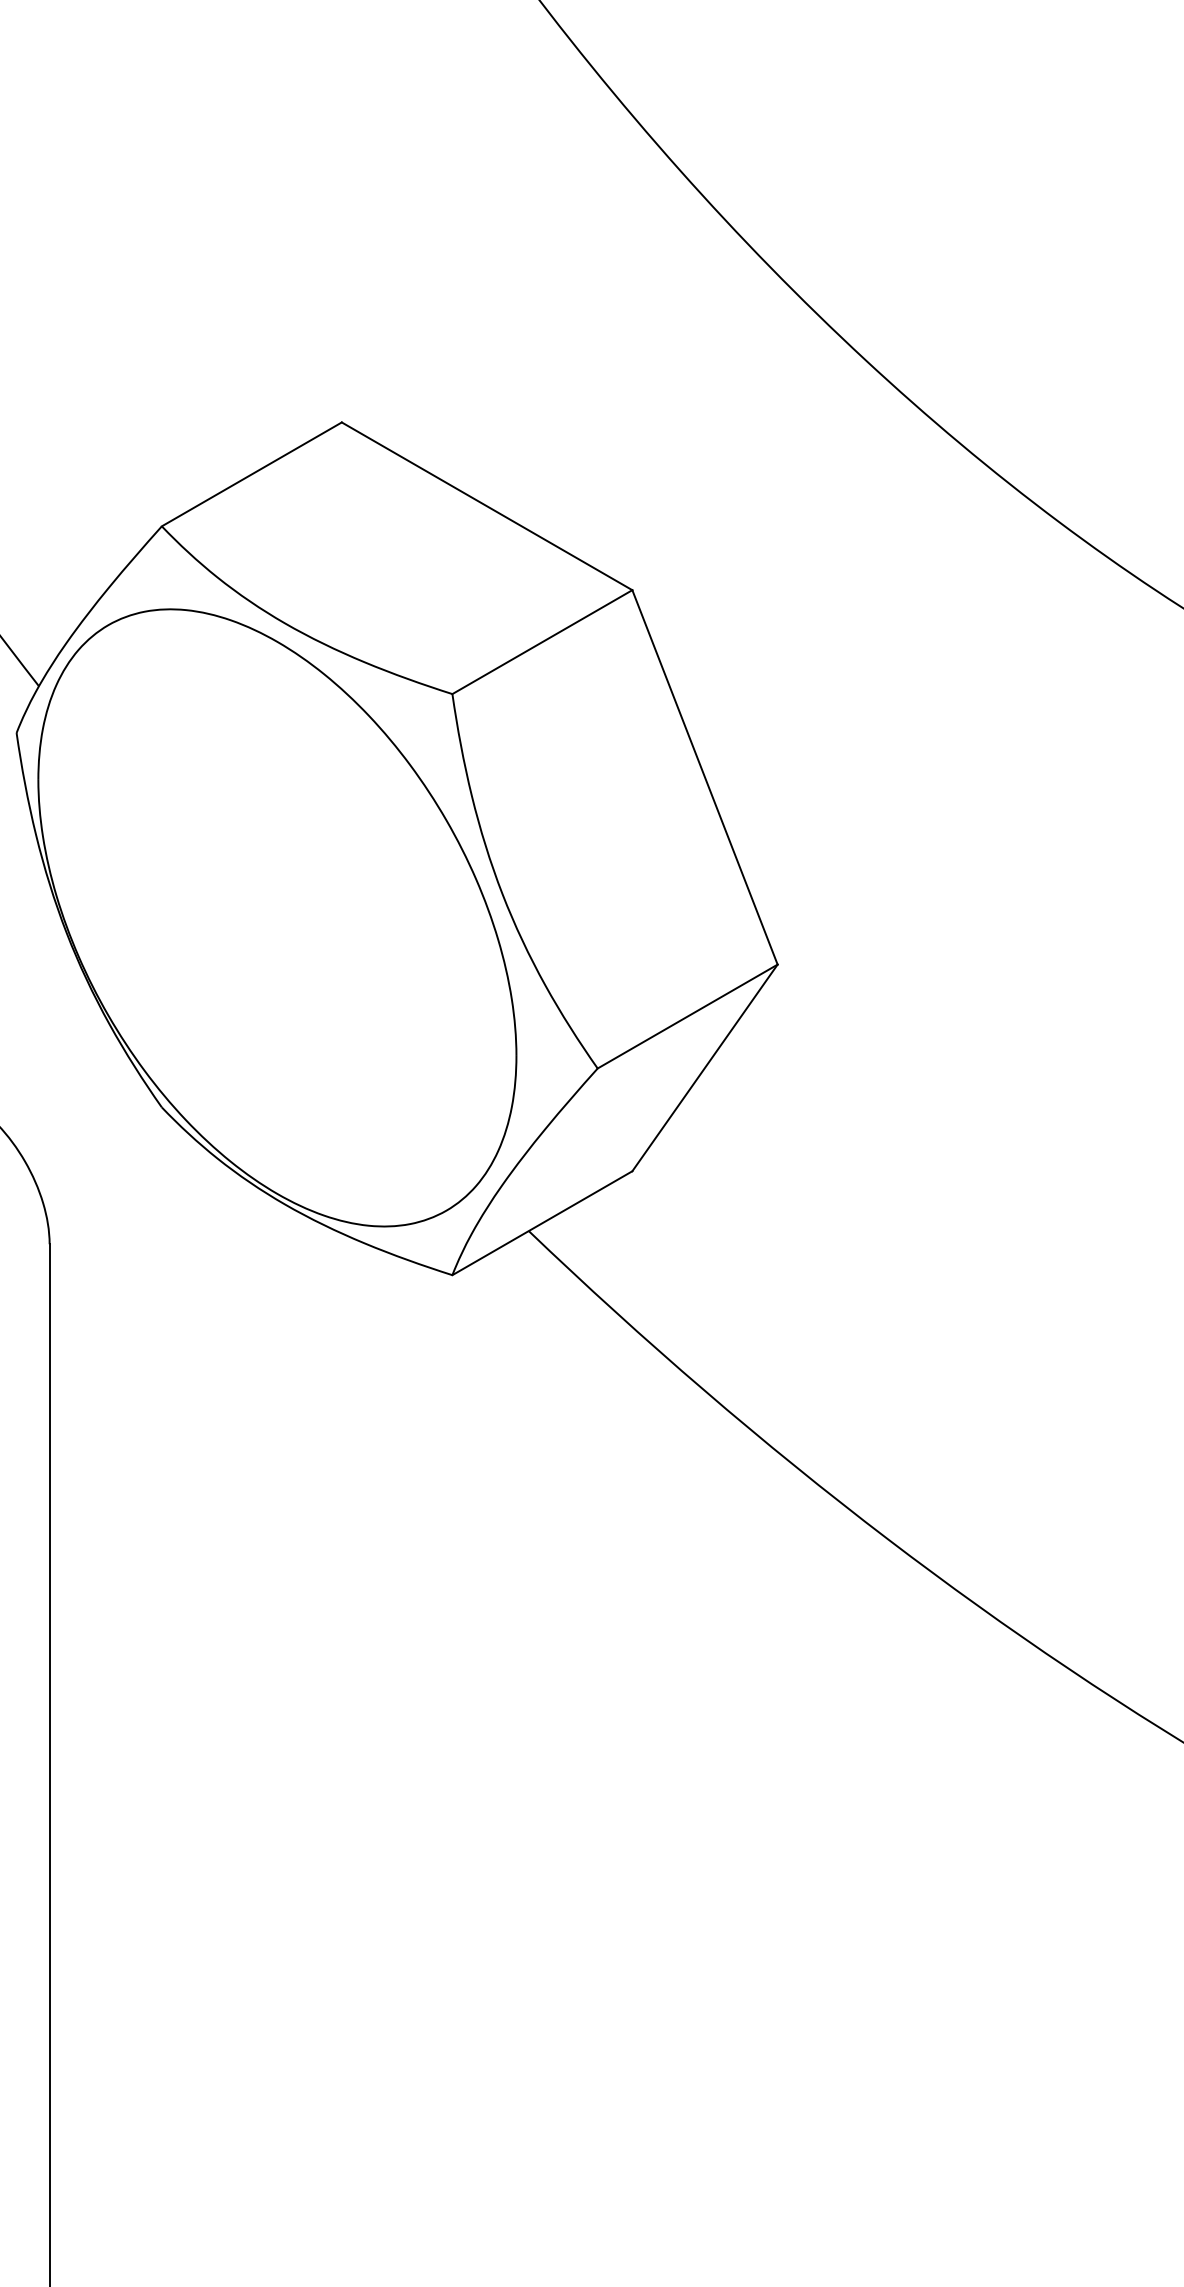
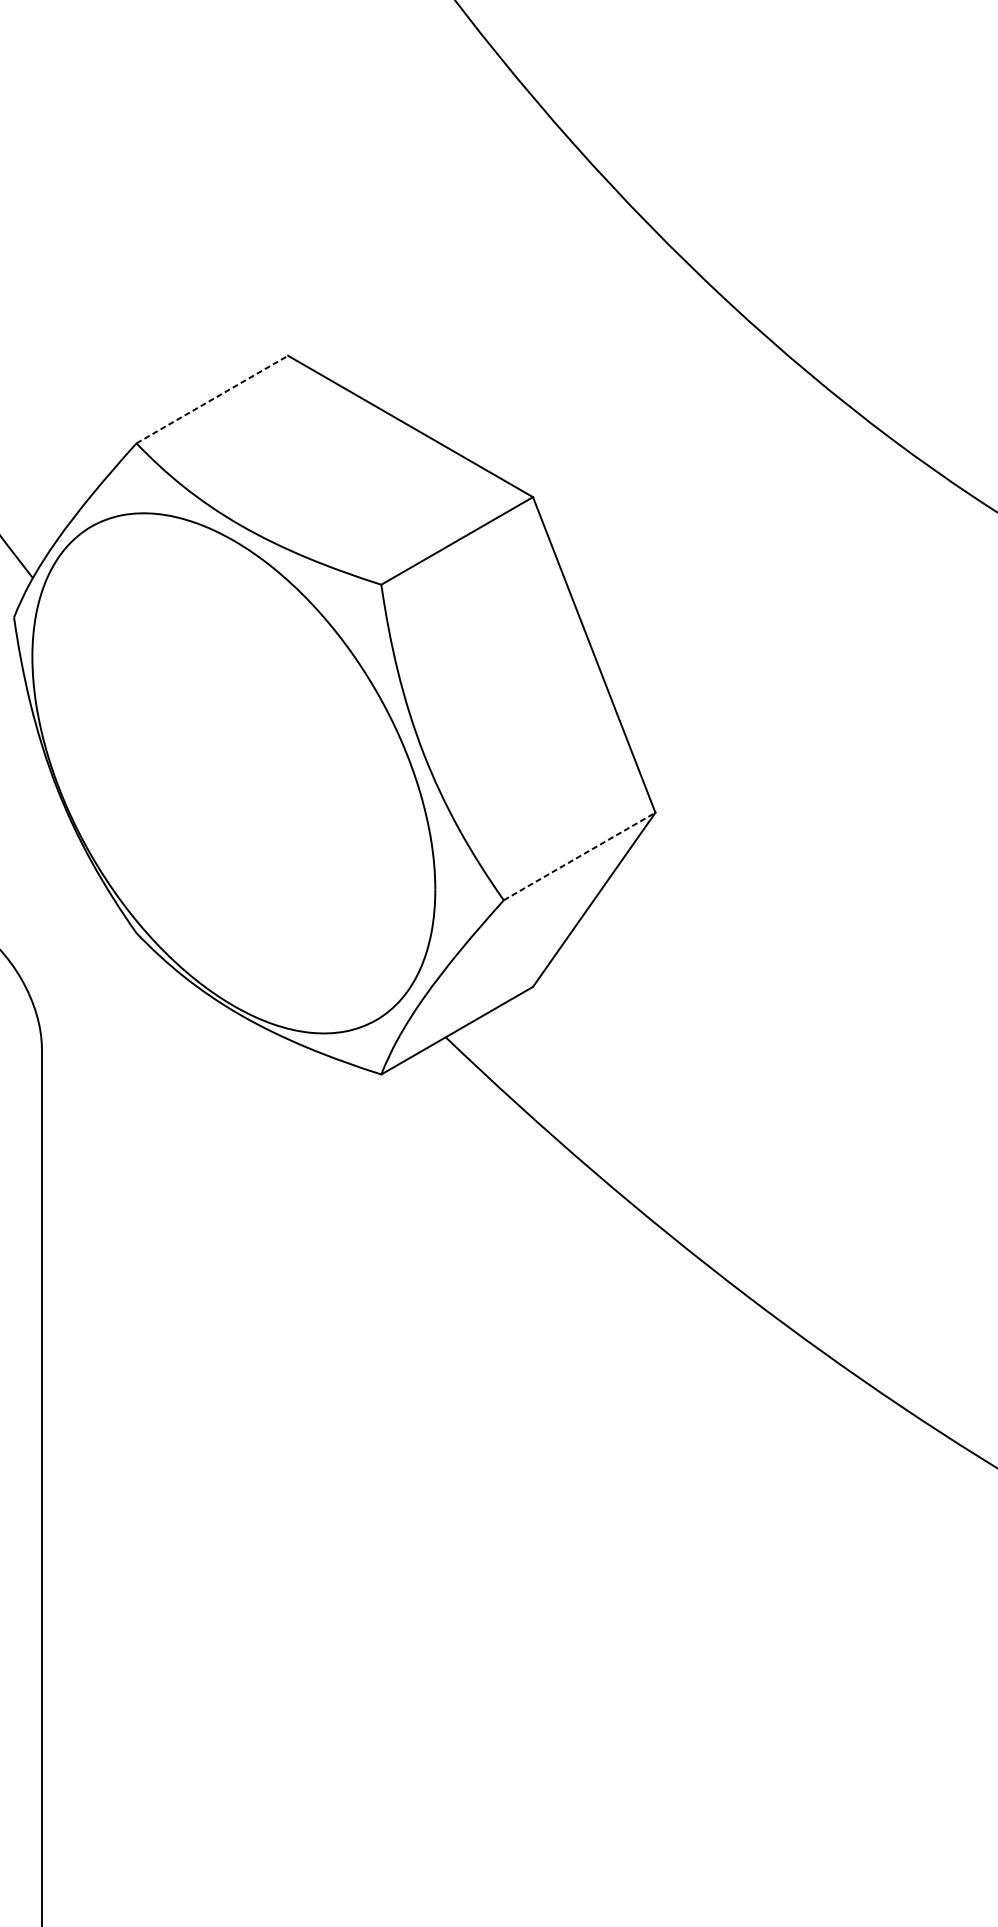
line: (251, 474) -> (212, 399), solid -> dashed
line: (687, 1016) -> (579, 856), solid -> dashed

